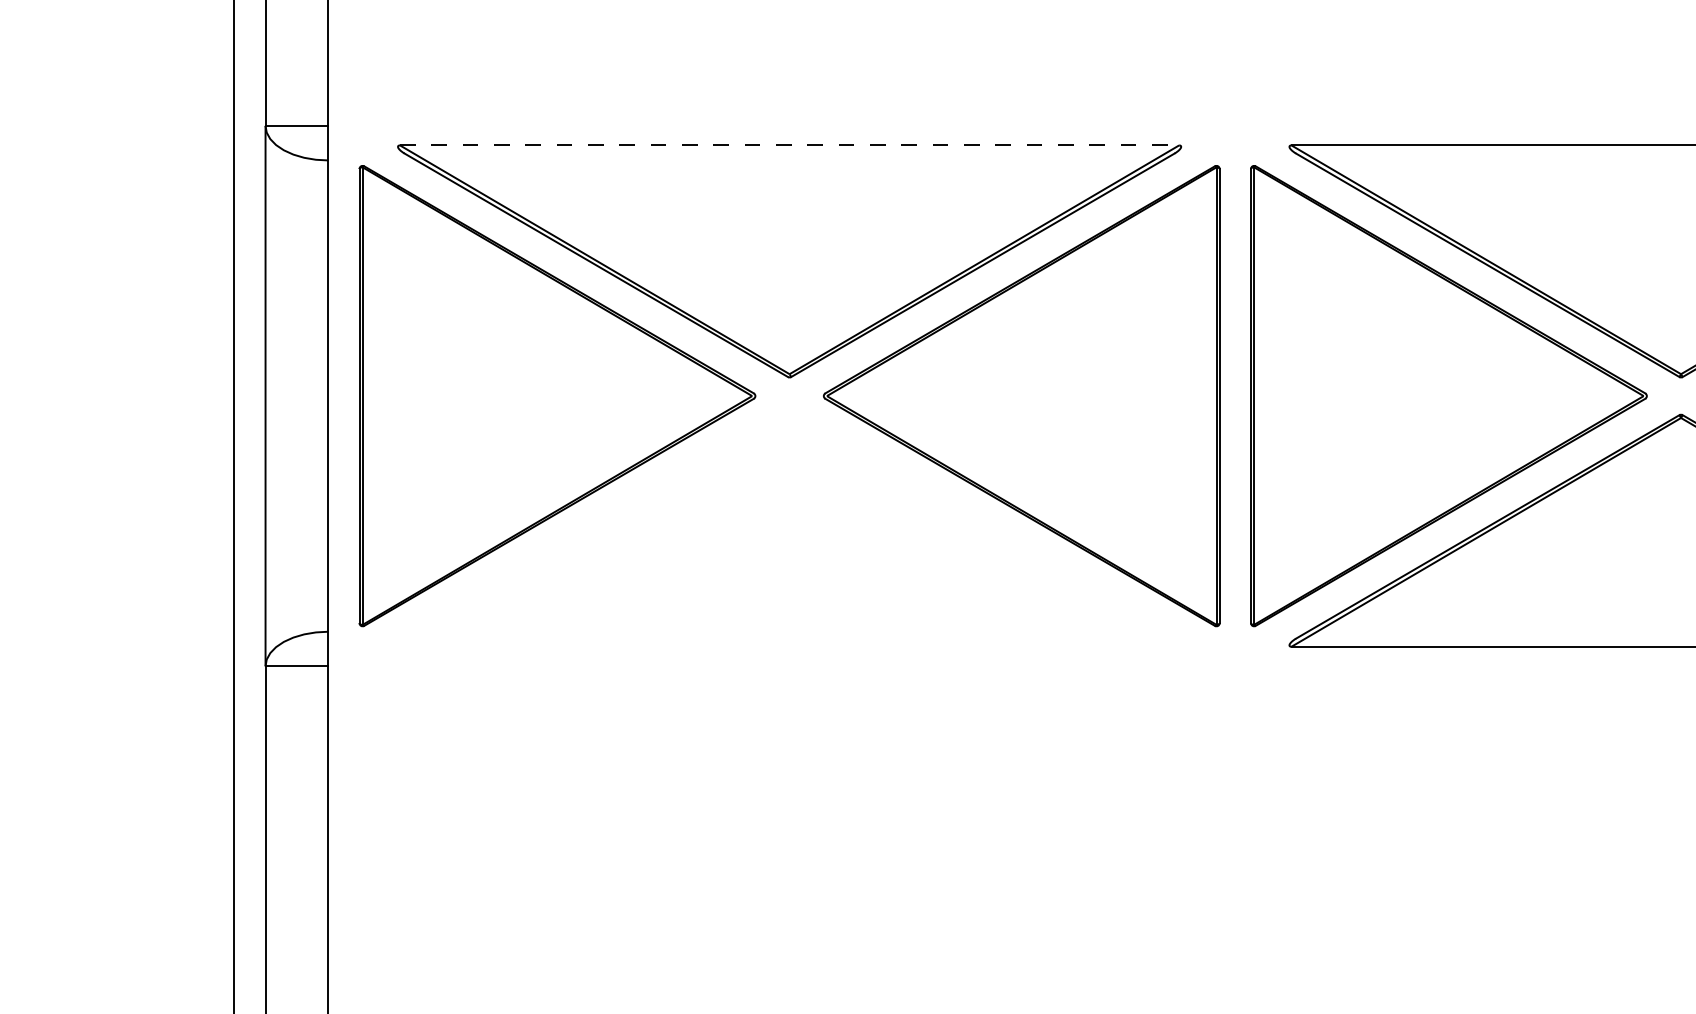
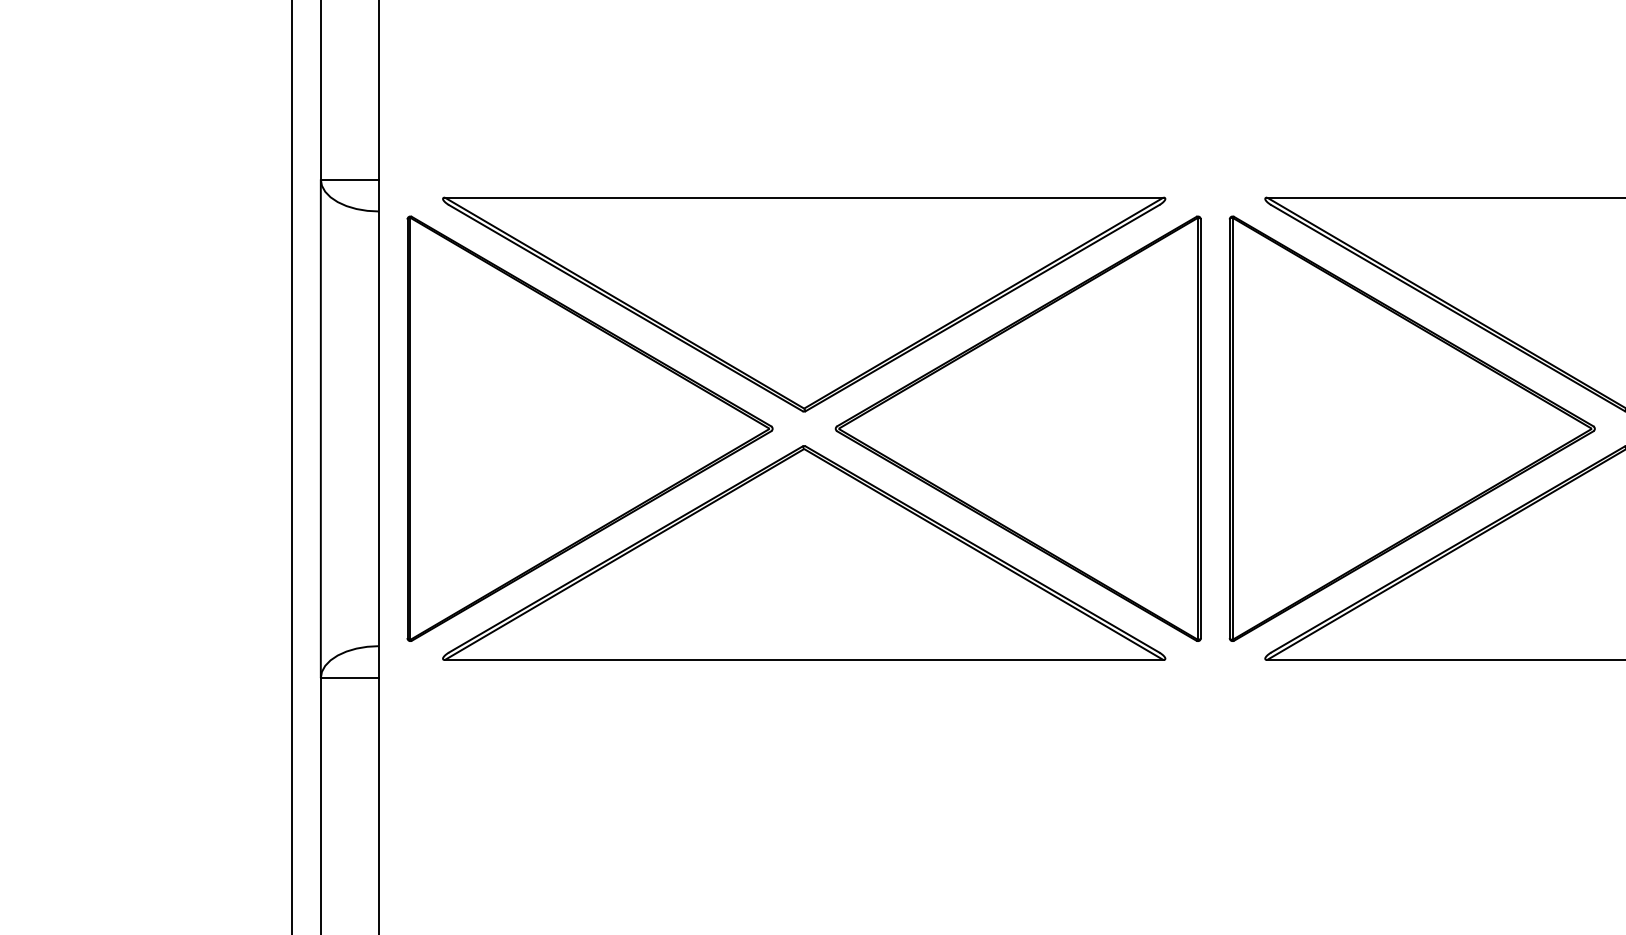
line: (789, 145) -> (804, 197), dashed -> solid
part: (789, 530) -> (804, 552), added

